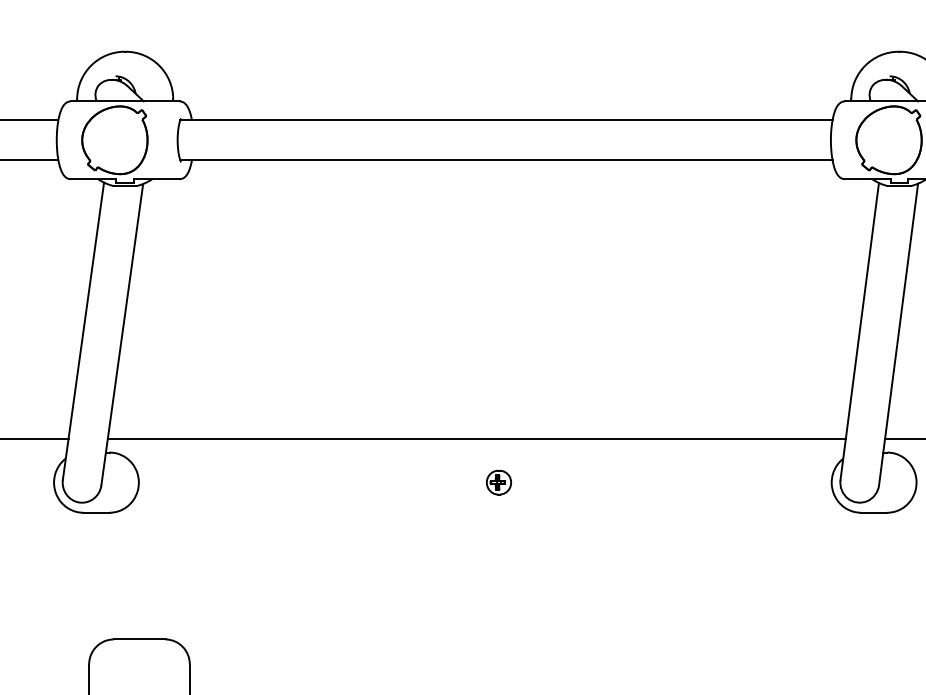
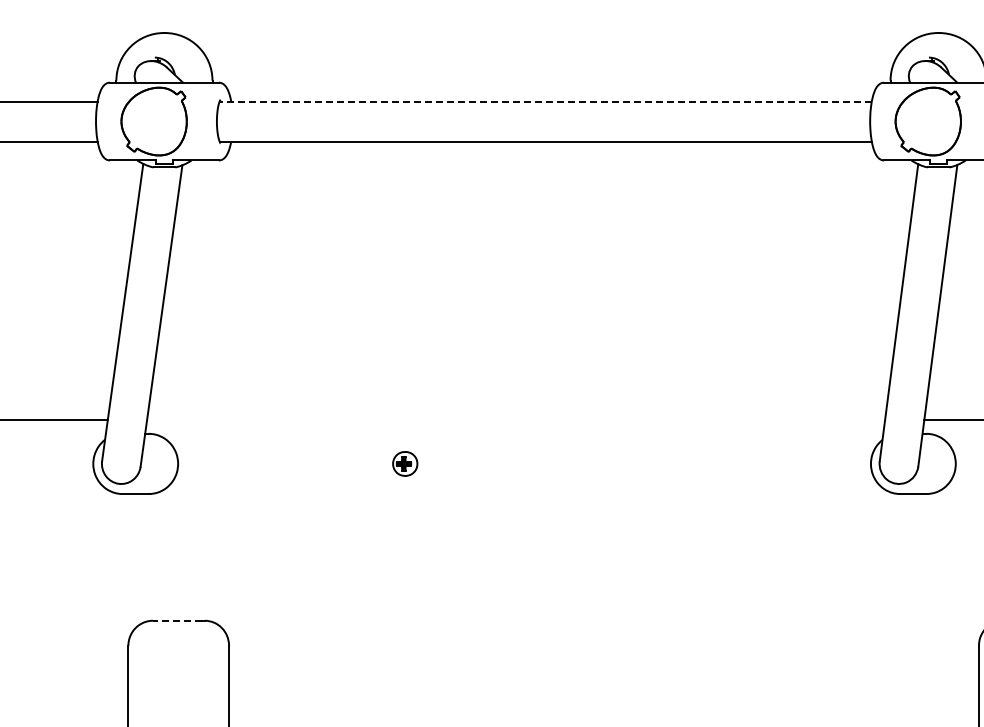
line: (506, 120) -> (545, 101), solid -> dashed
line: (477, 439) -> (516, 420), removed
part: (499, 482) -> (405, 463), moved
line: (137, 639) -> (176, 620), solid -> dashed

